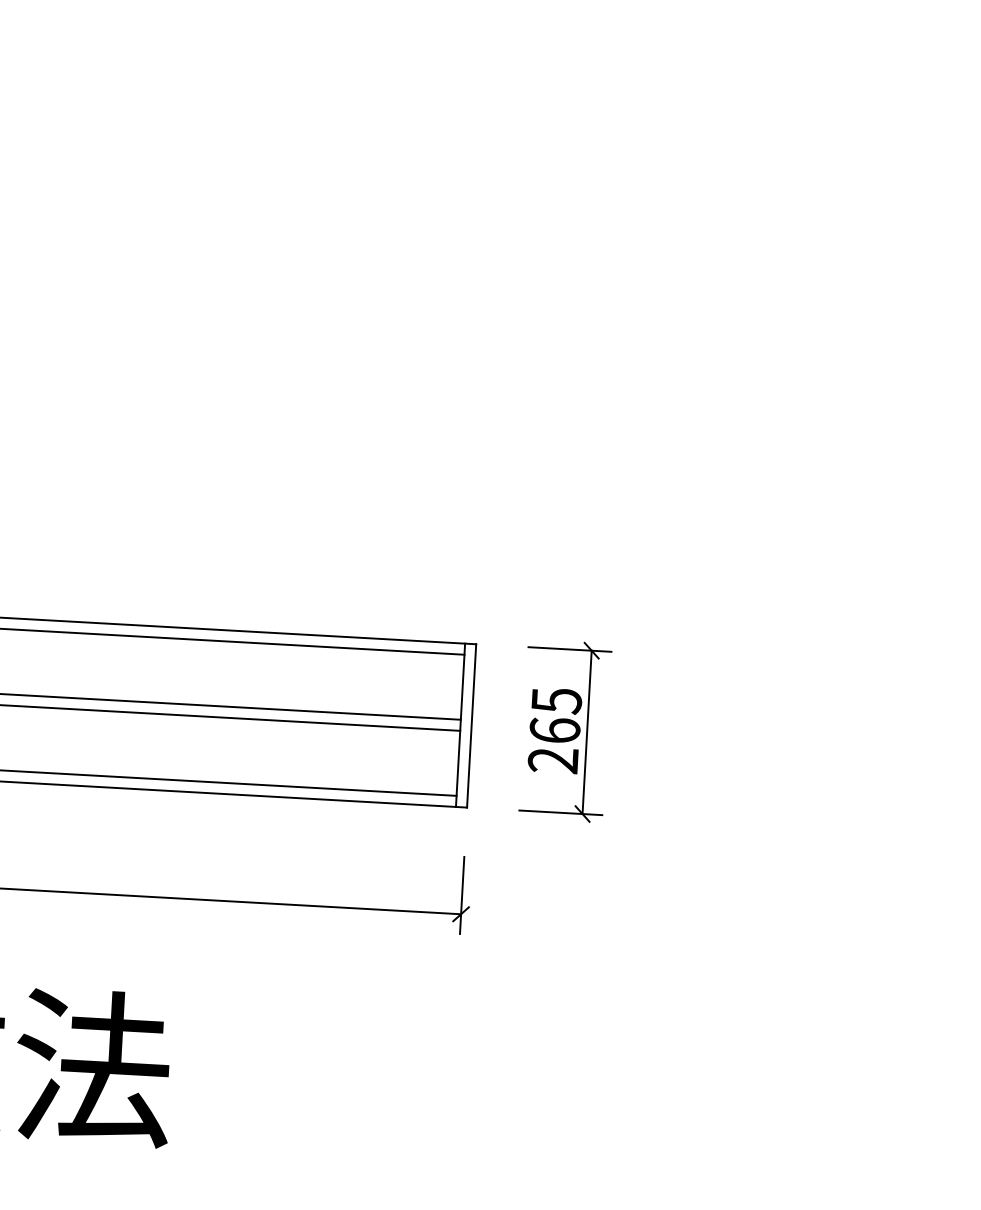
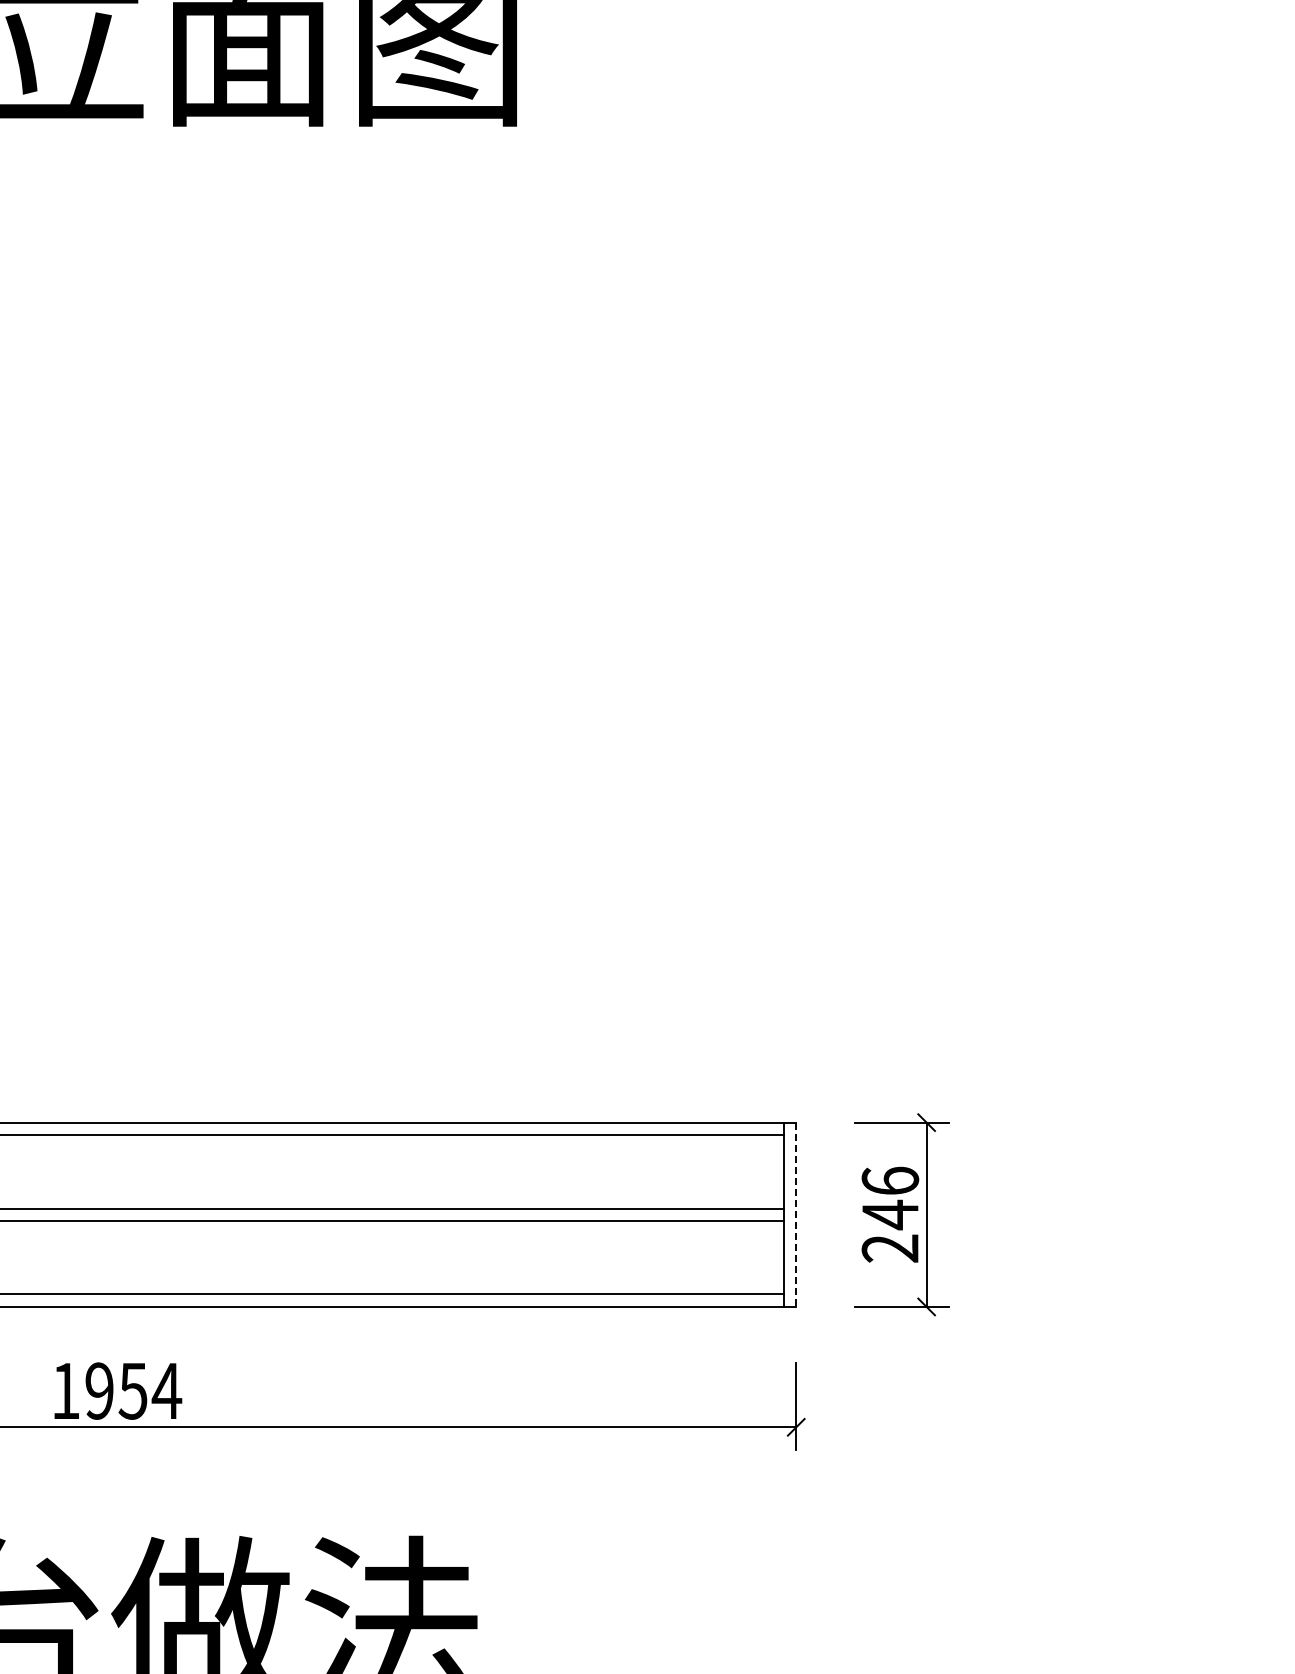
text: (555, 716) -> (890, 1198), 265 -> 246
line: (471, 726) -> (796, 1215), solid -> dashed

